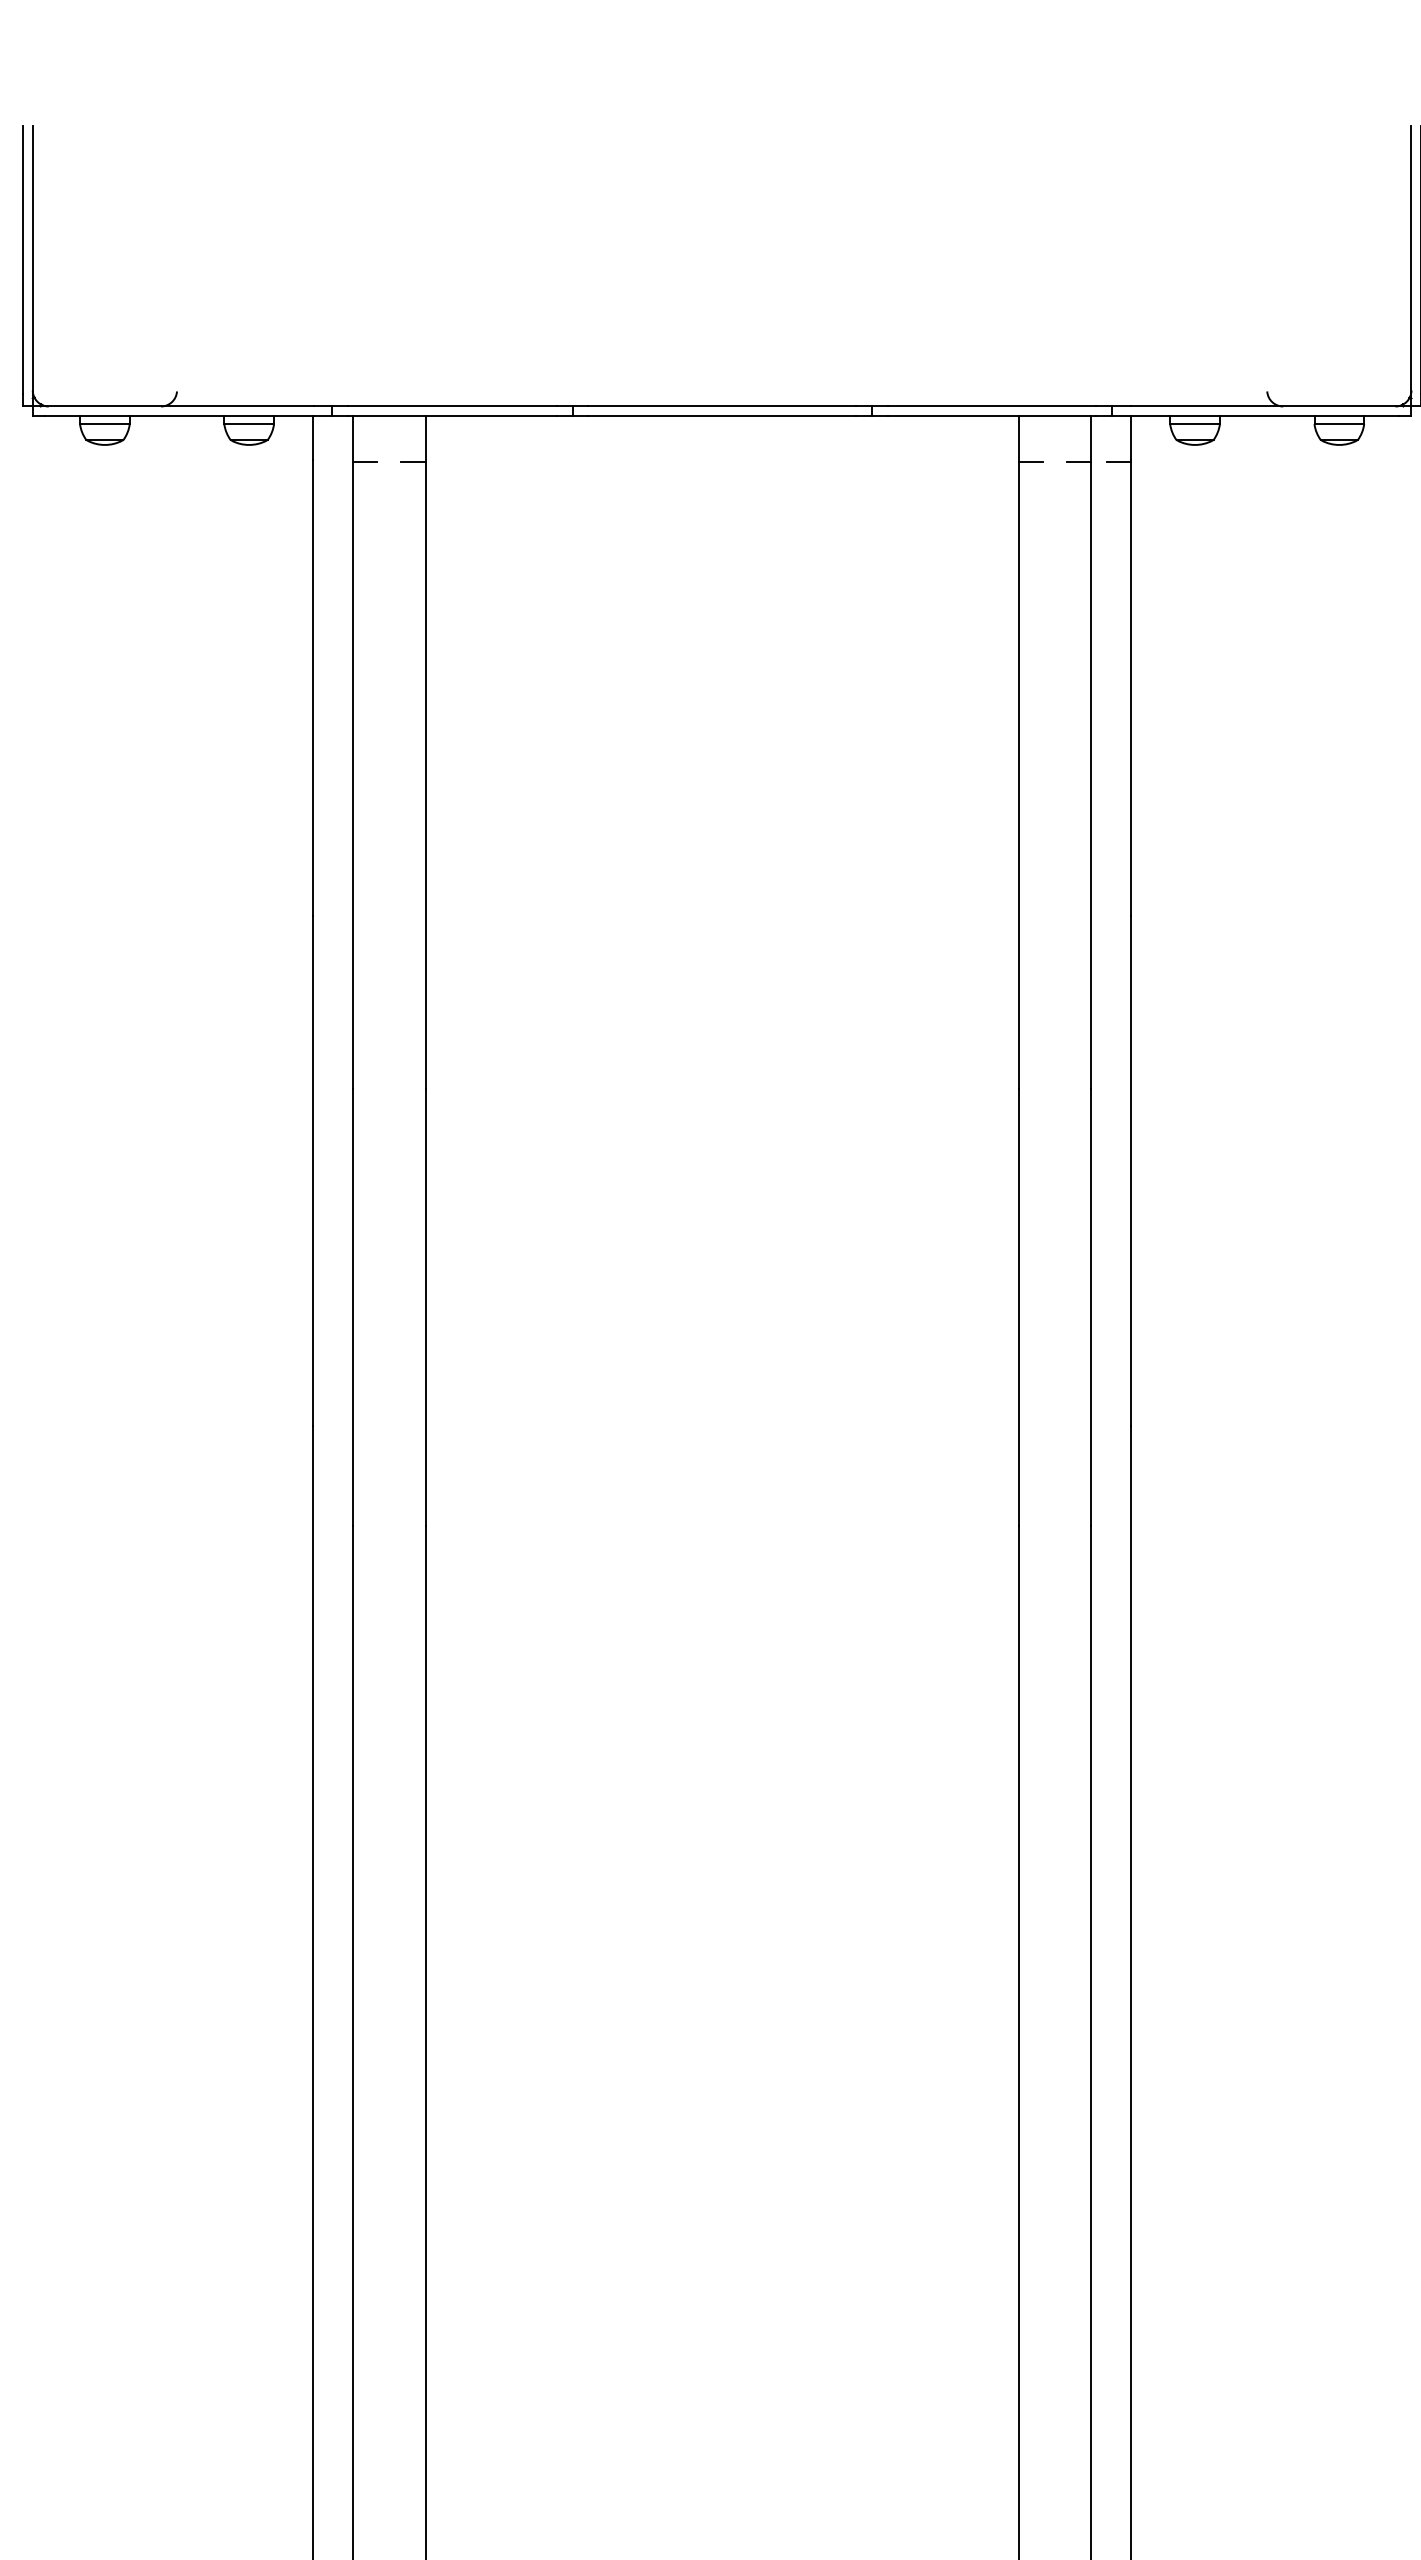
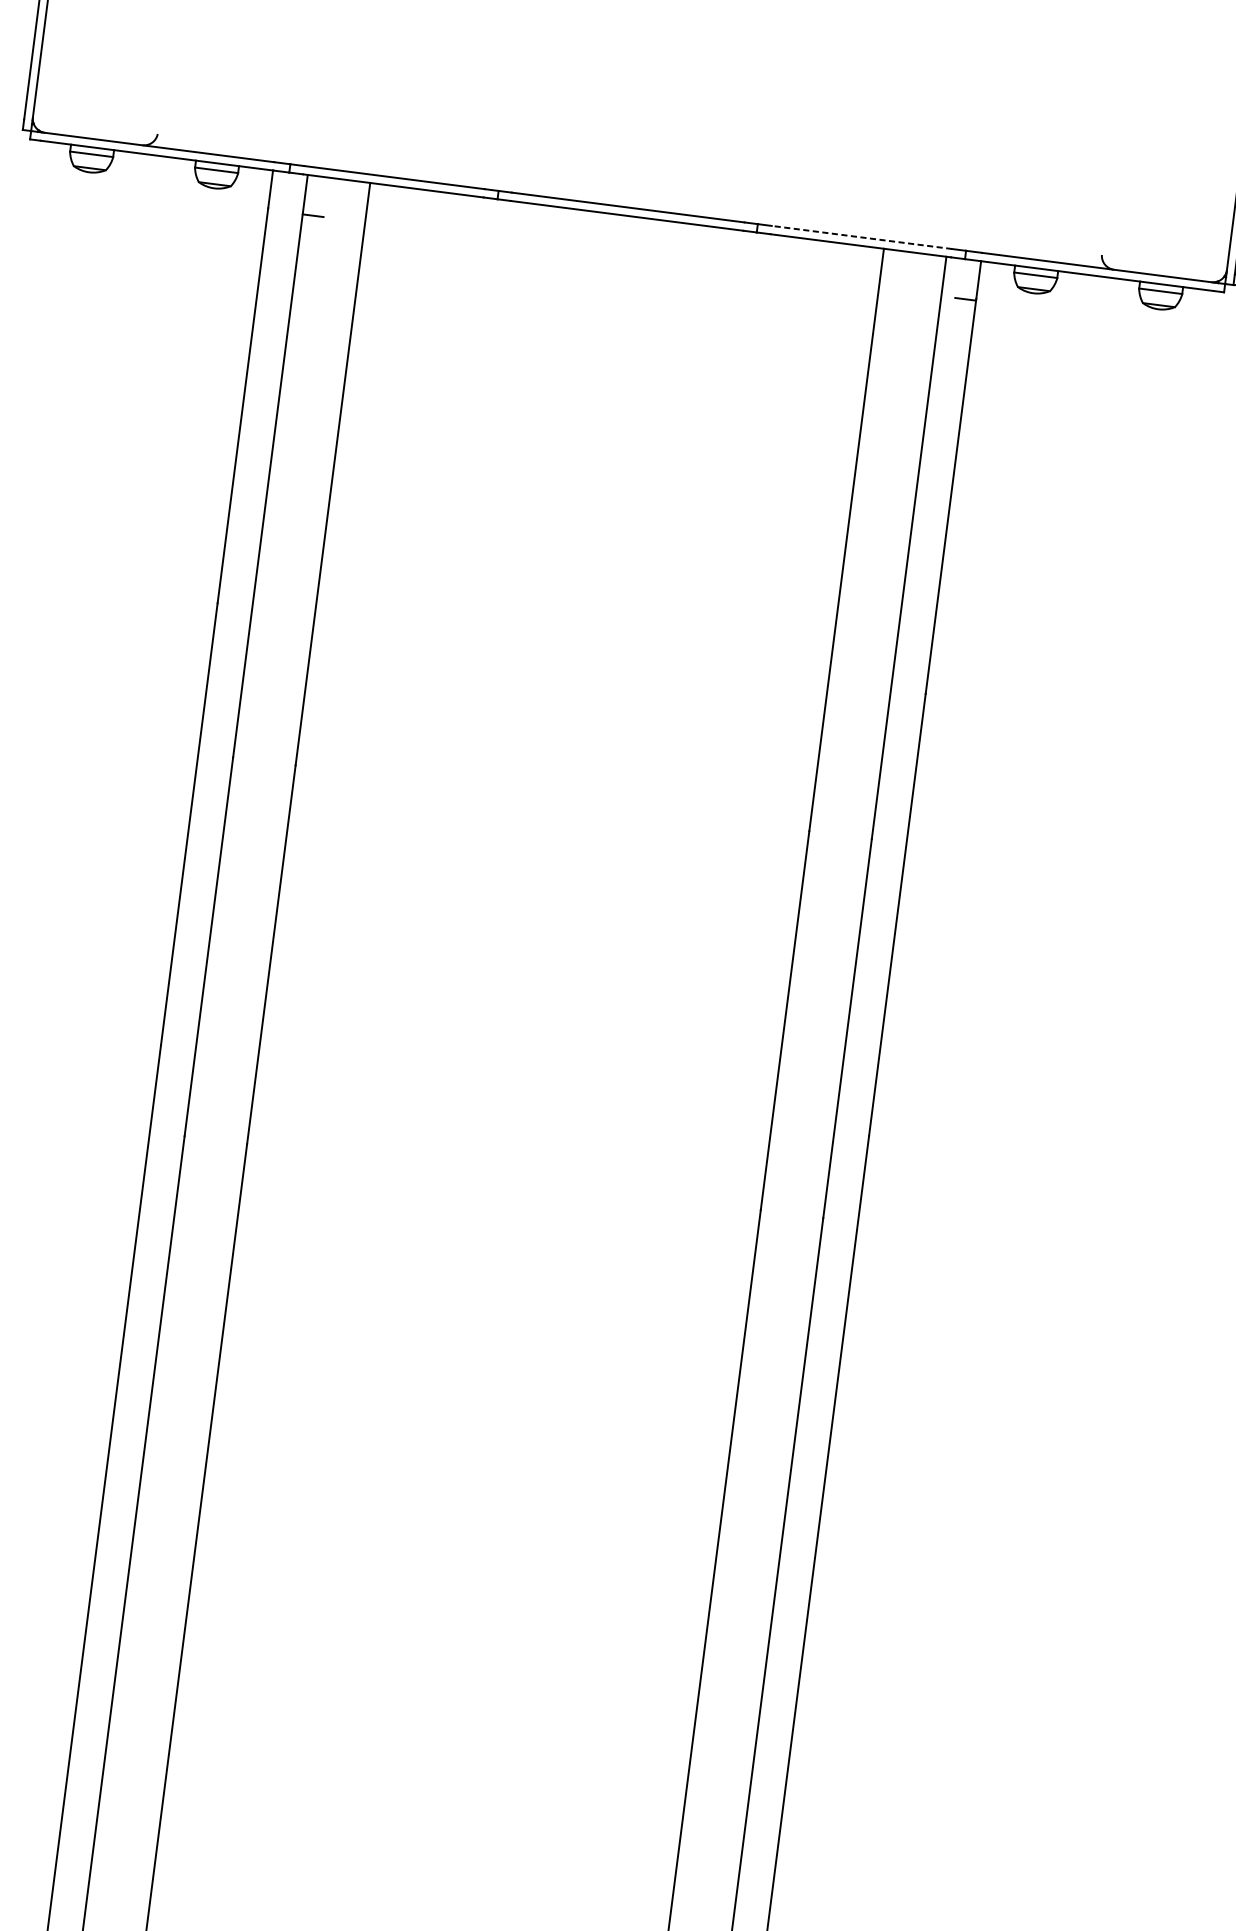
line: (991, 406) -> (861, 237), solid -> dashed
line: (413, 461) -> (354, 220), removed
line: (1030, 461) -> (889, 289), removed
line: (1078, 461) -> (930, 294), removed

